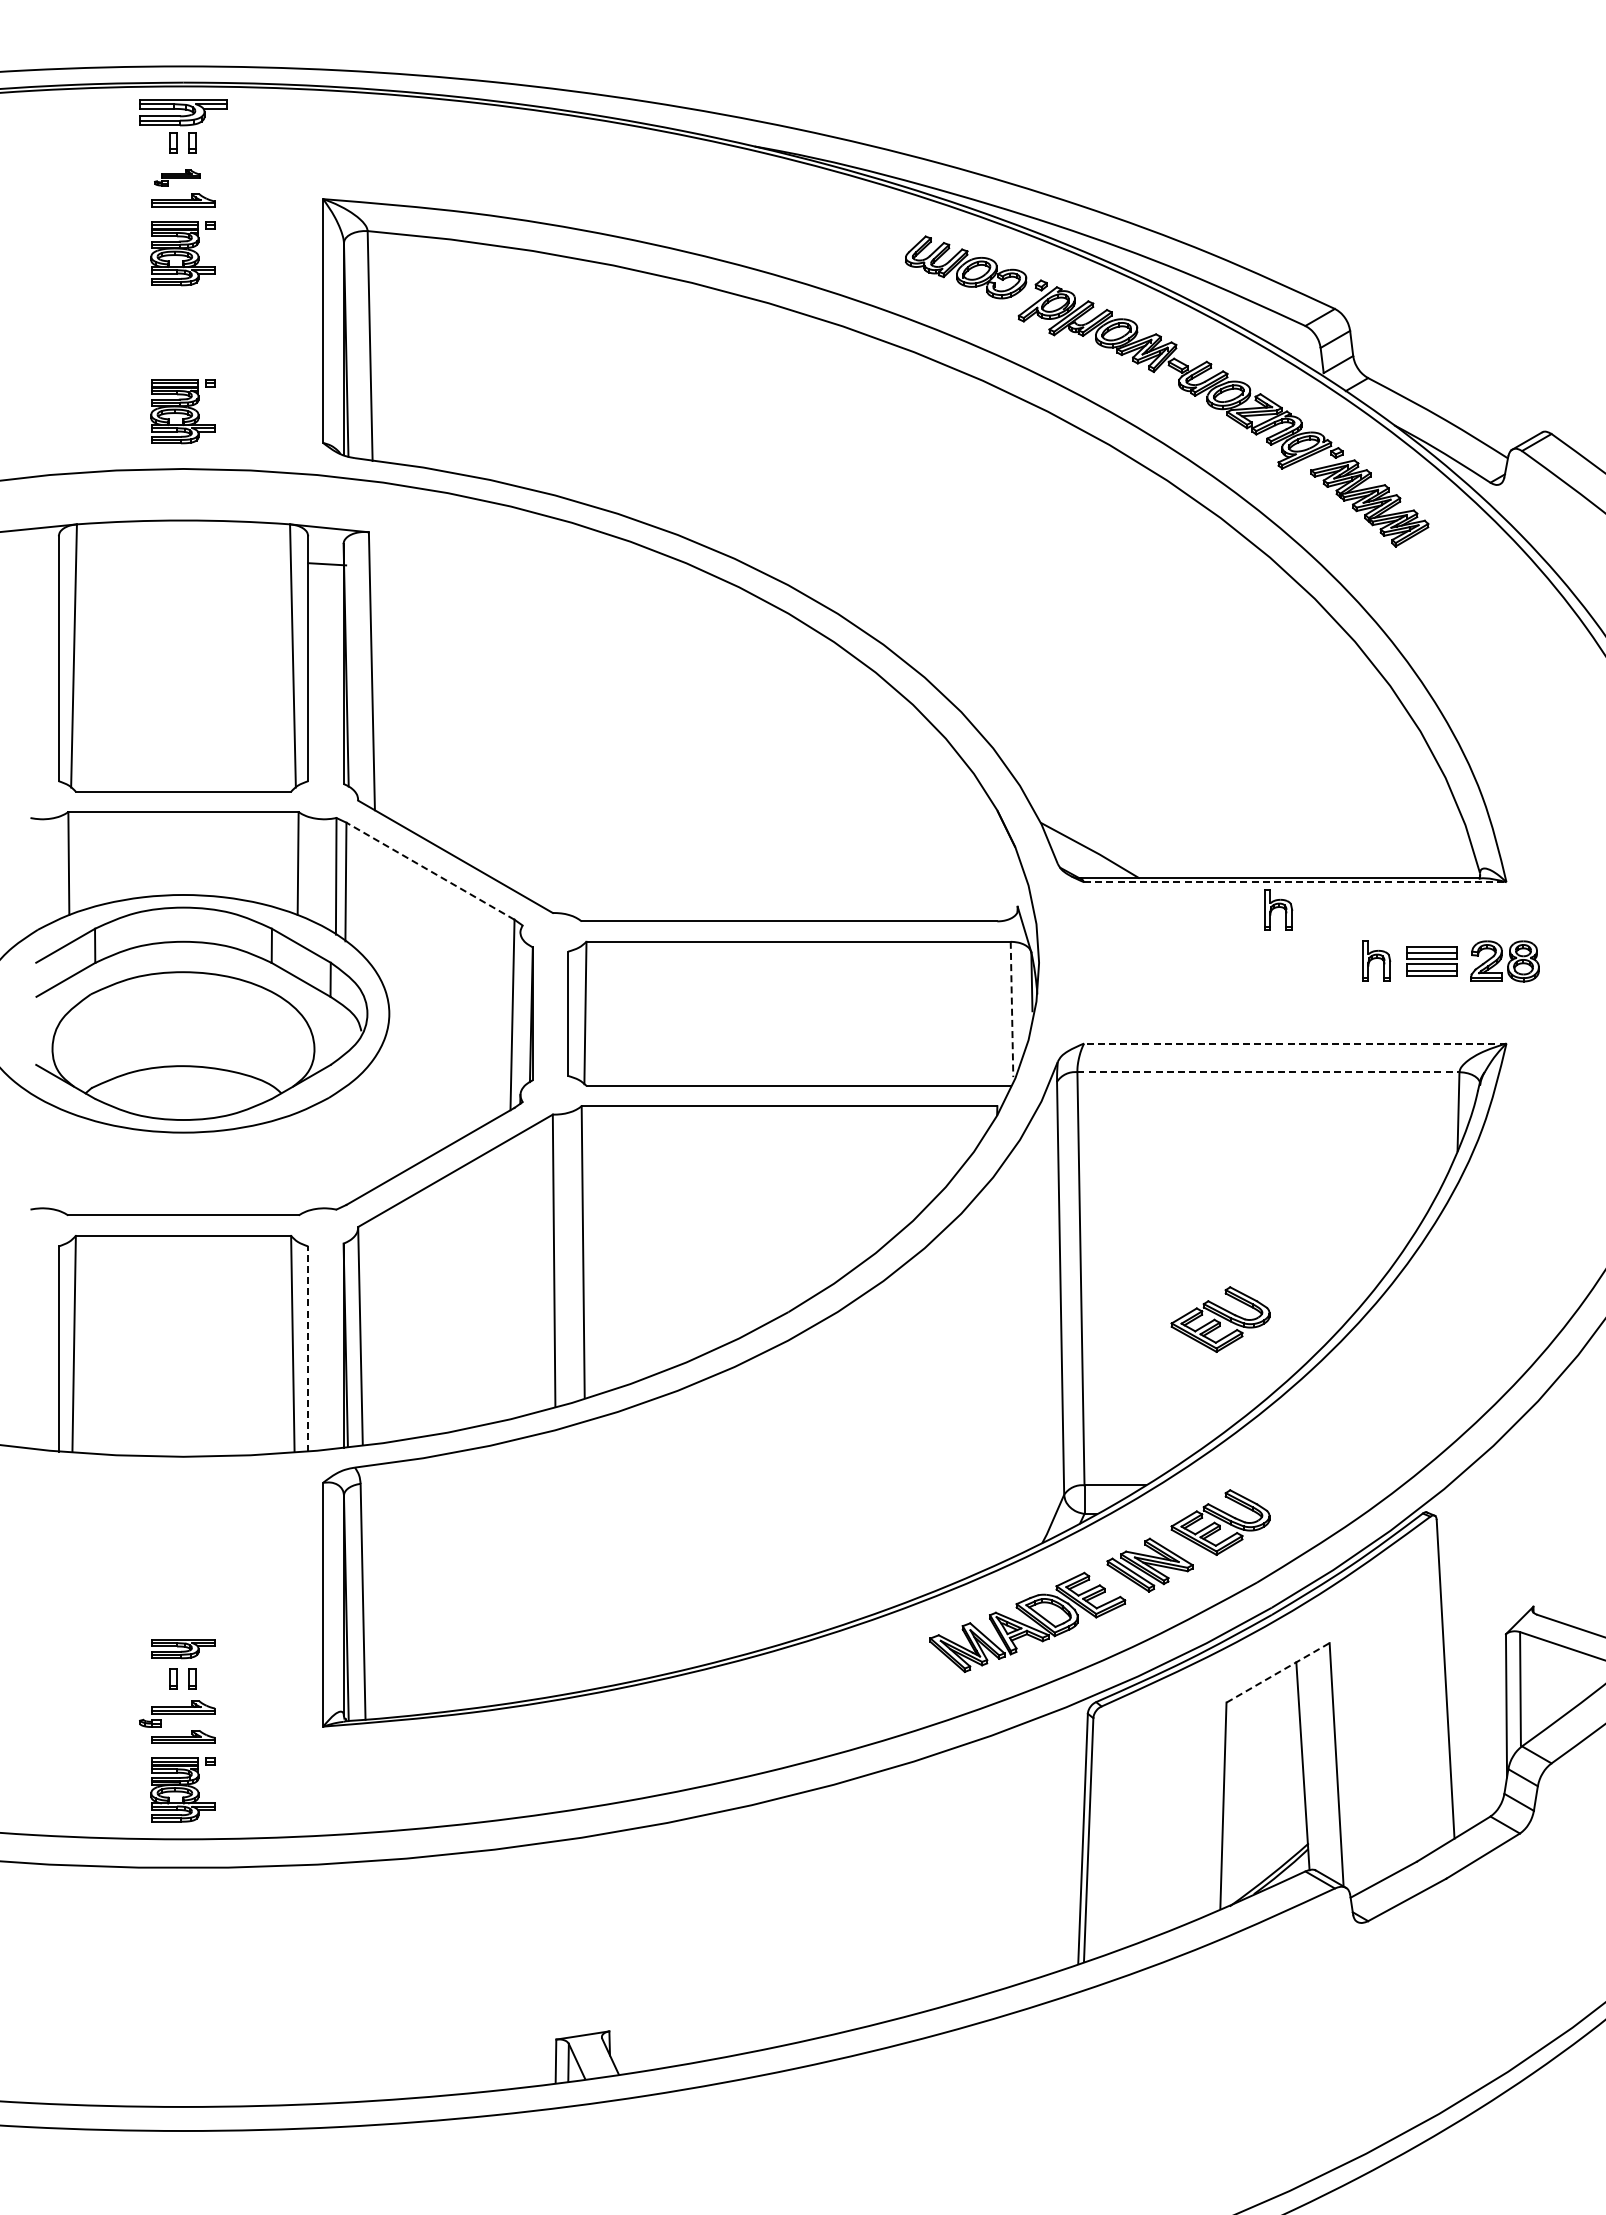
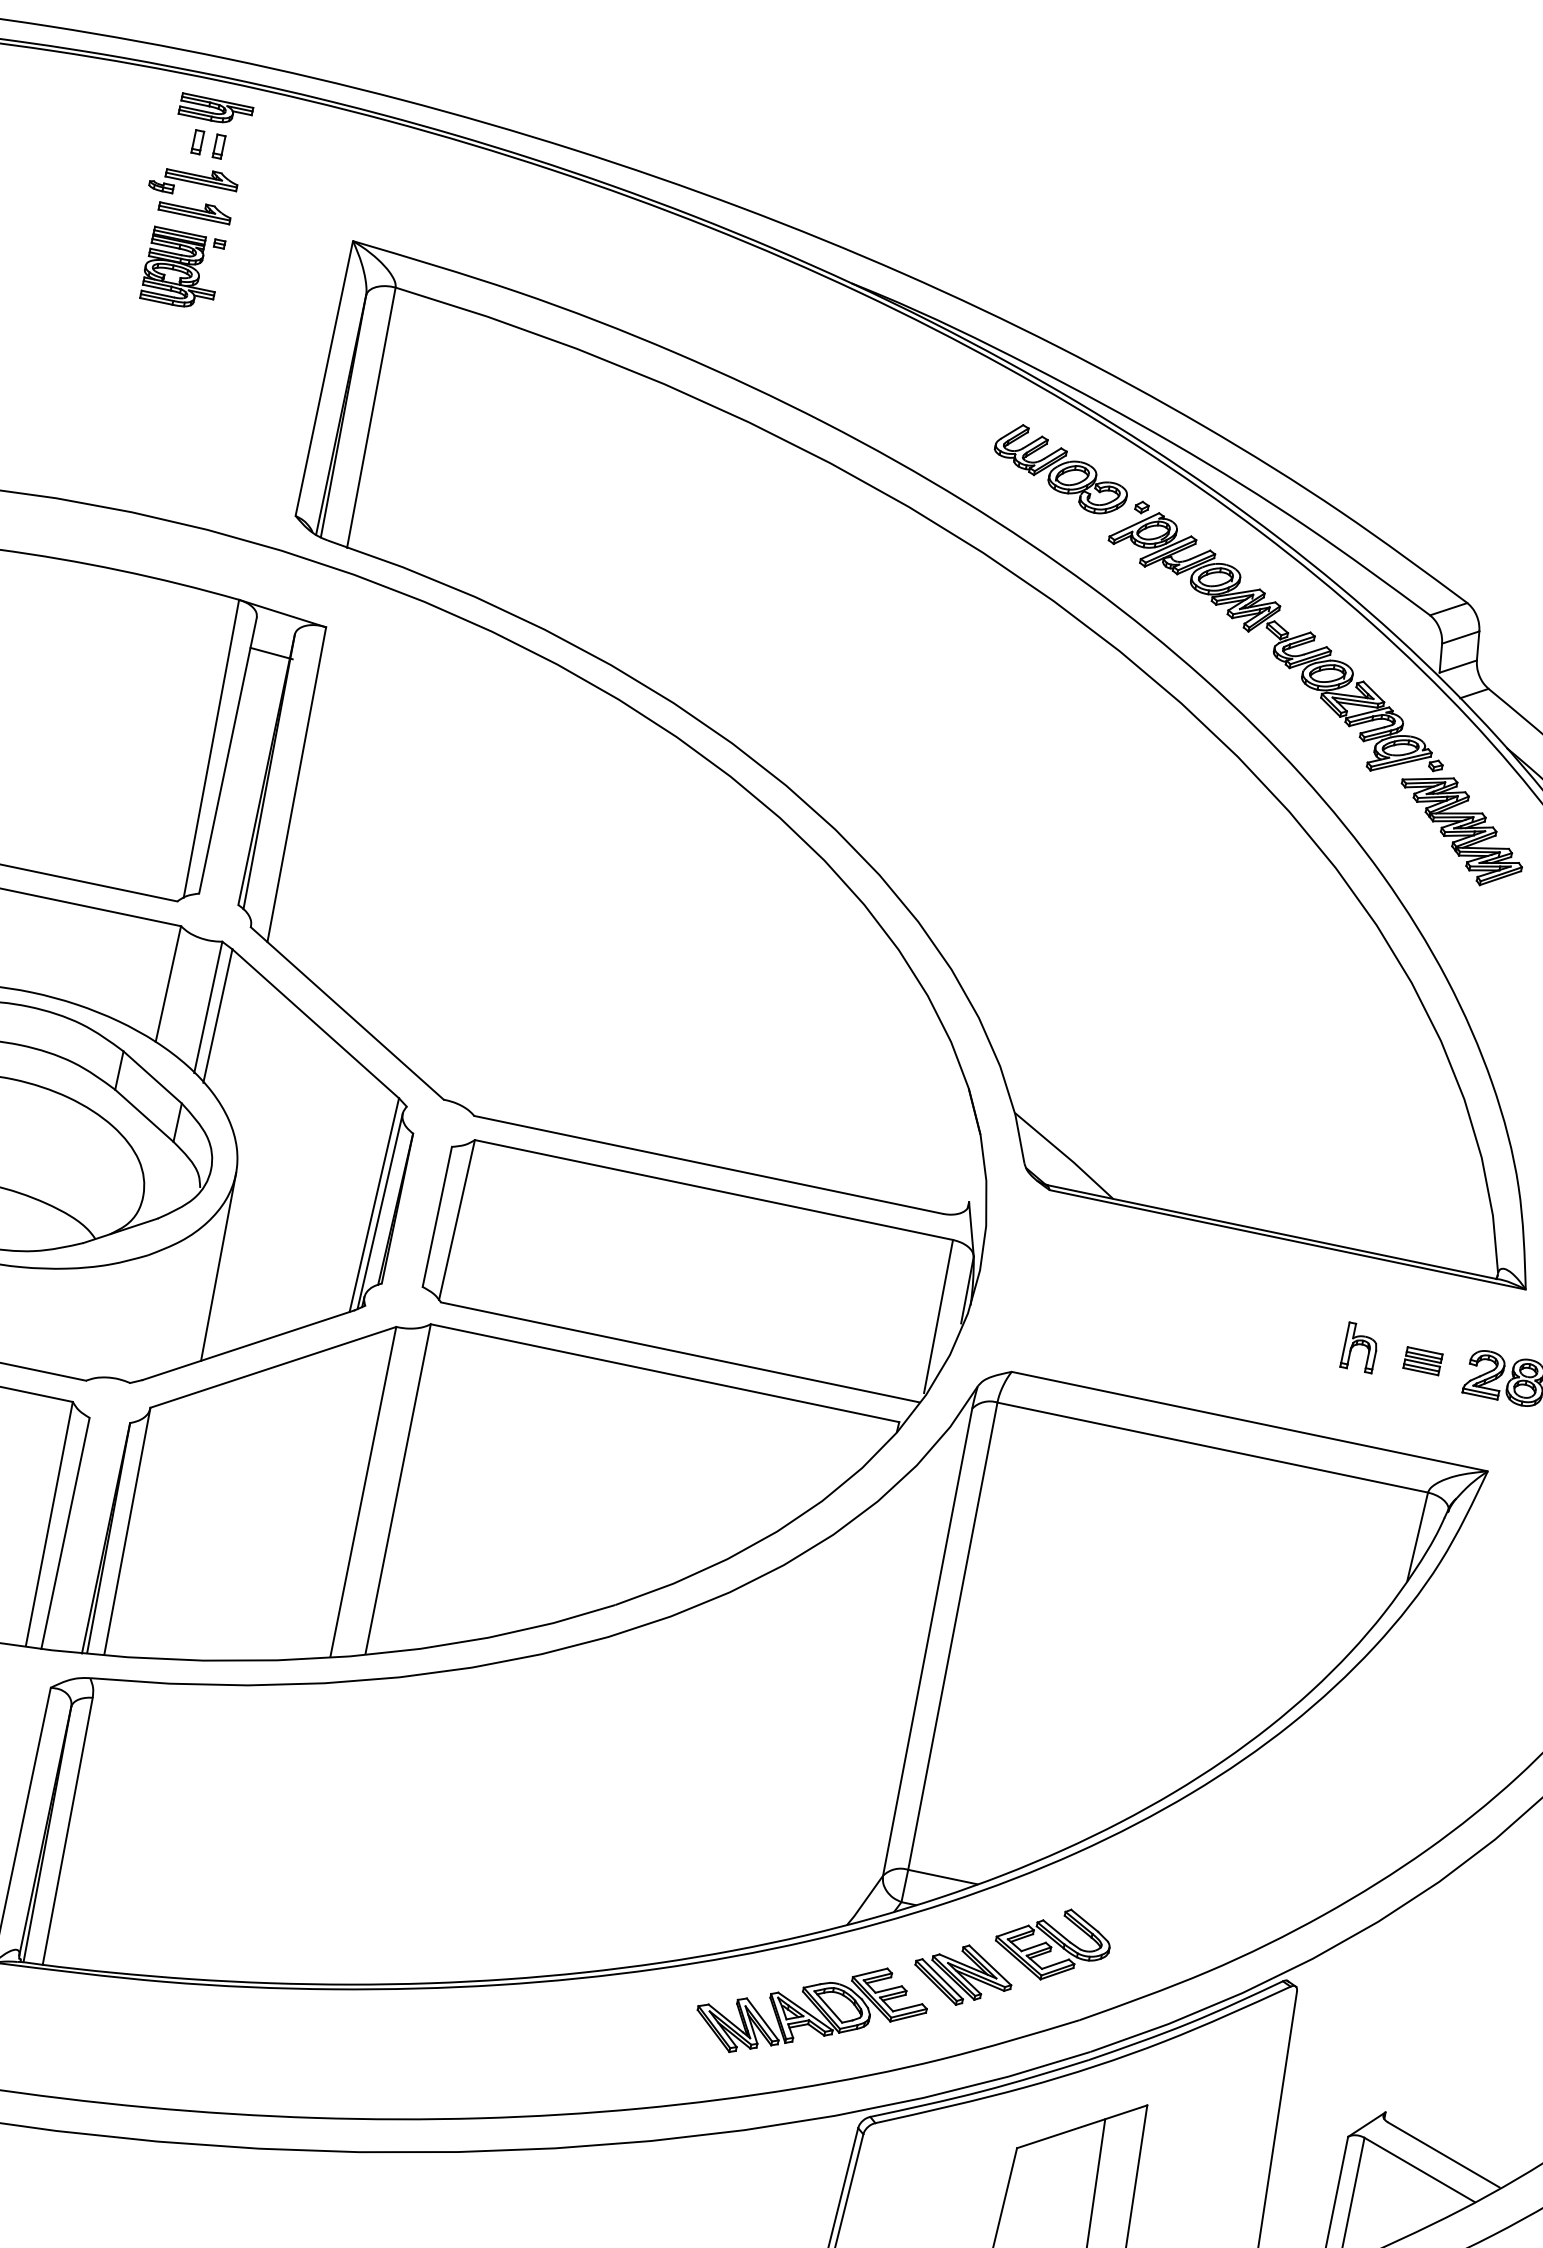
part: (183, 112) -> (216, 110), size x0.71
part: (177, 177) -> (193, 182), size x1.67
part: (182, 411) -> (144, 447), removed
line: (430, 870) -> (315, 1023), dashed -> solid
line: (1295, 882) -> (1287, 1240), dashed -> solid
part: (1278, 909) -> (1262, 1266), removed
part: (1431, 961) -> (1422, 1361), size x0.62
line: (1012, 1009) -> (939, 1316), dashed -> solid
line: (518, 1019) -> (380, 1211), added
line: (1294, 1043) -> (1248, 1421), dashed -> solid
line: (1268, 1072) -> (1212, 1447), dashed -> solid
line: (390, 1095) -> (217, 1267), added
part: (1220, 1319) -> (1100, 1715), removed
line: (308, 1349) -> (65, 1534), dashed -> solid
line: (1278, 1672) -> (1082, 2126), dashed -> solid

